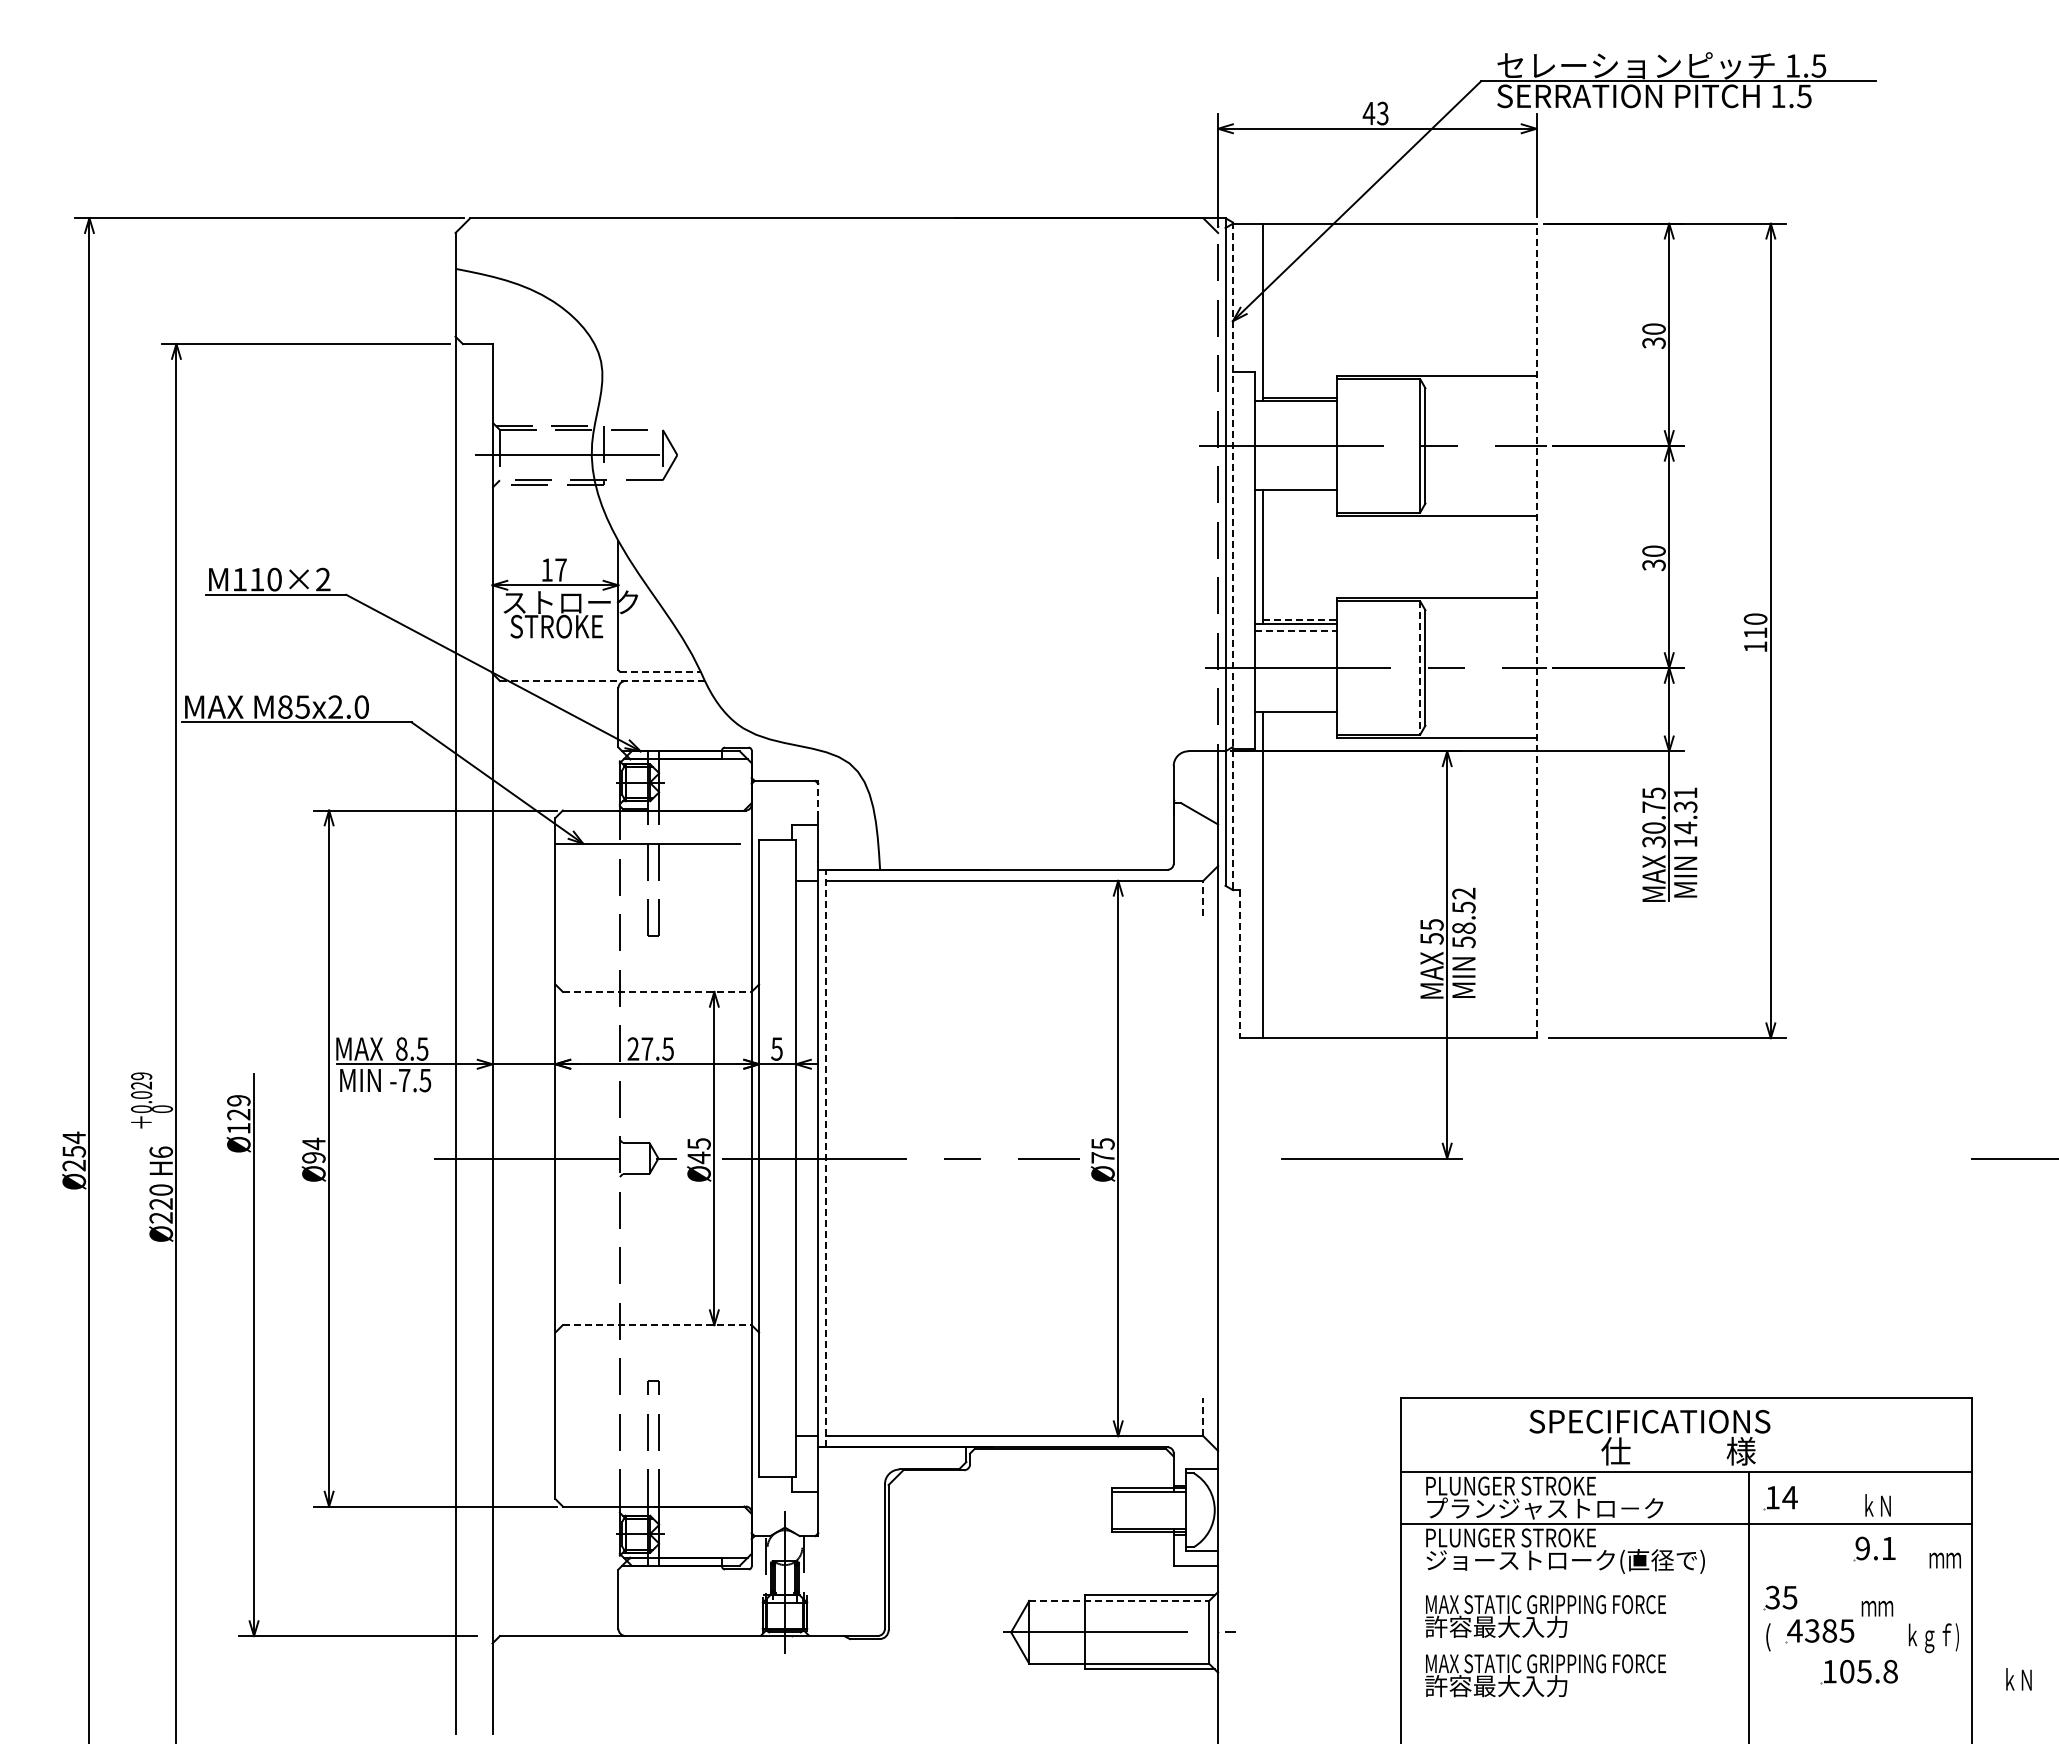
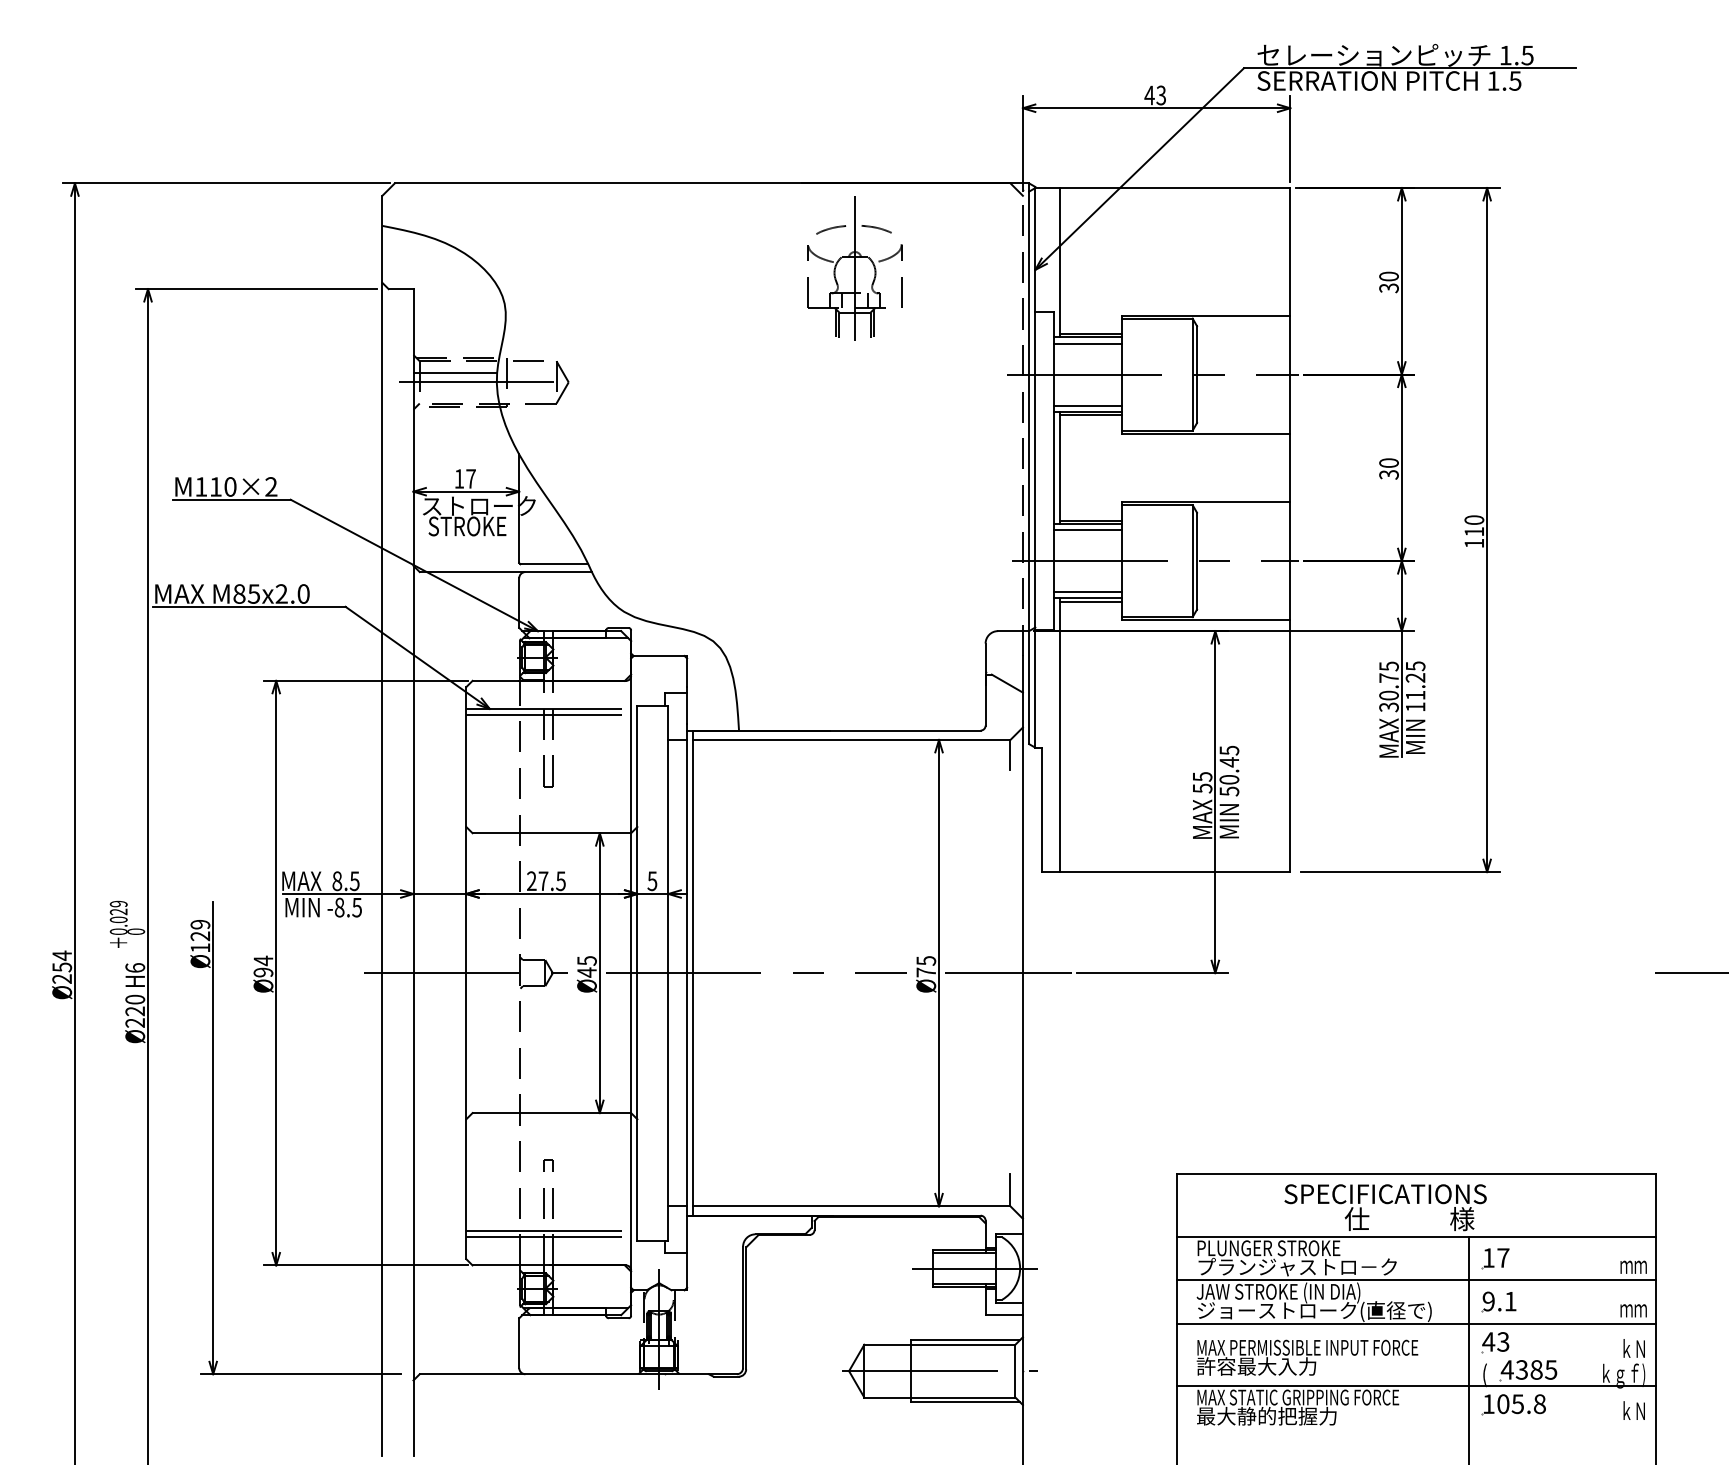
part: (1018, 318) -> (855, 267), added
line: (1295, 408) -> (1087, 343), added
line: (542, 444) -> (455, 373), added
line: (1295, 482) -> (1087, 405), added
line: (1299, 494) -> (1091, 415), added
line: (1232, 556) -> (1034, 467), dashed -> solid
line: (1300, 619) -> (1092, 520), dashed -> solid
line: (1295, 630) -> (1087, 529), dashed -> solid
line: (1536, 630) -> (1290, 529), dashed -> solid
line: (1420, 668) -> (1192, 561), dashed -> solid
line: (660, 671) -> (554, 564), dashed -> solid
line: (601, 680) -> (505, 571), dashed -> solid
line: (1295, 705) -> (1087, 592), added
line: (1299, 716) -> (1091, 601), added
line: (818, 799) -> (687, 671), dashed -> solid
text: (1685, 810) -> (1415, 680), 14.31 -> 11.25
line: (657, 851) -> (552, 715), added
line: (1203, 898) -> (1010, 754), dashed -> solid
text: (1463, 910) -> (1229, 764), 58.52 -> 50.45
line: (1240, 964) -> (1041, 810), dashed -> solid
line: (657, 991) -> (552, 832), dashed -> solid
text: (404, 1080) -> (339, 907), -7.5 -> -8.5
line: (825, 1158) -> (693, 973), dashed -> solid
line: (1200, 1158) -> (1008, 973), added
line: (657, 1325) -> (552, 1113), dashed -> solid
line: (1203, 1416) -> (1010, 1189), dashed -> solid
line: (657, 1465) -> (552, 1230), added
line: (657, 1473) -> (552, 1237), added
text: (1789, 1497) -> (1502, 1257), 14 -> 17
text: (1912, 1505) -> (1606, 1264), ｋＮ -> ｍｍ
line: (1160, 1510) -> (974, 1268), added
text: (1522, 1538) -> (1278, 1292), PLUNGER STROKE -> JAW STROKE (IN DIA)
part: (1874, 1548) -> (1498, 1301), moved
line: (1686, 1575) -> (1416, 1323), added
text: (1780, 1597) -> (1495, 1341), 35 -> 43
line: (1119, 1600) -> (940, 1344), dashed -> solid
text: (1576, 1604) -> (1323, 1347), MAX STATIC GRIPPING FORCE -> MAX PERMISSIBLE INPUT FORCE
text: (1909, 1605) -> (1603, 1348), ｍｍ -> ｋＮ
line: (1686, 1649) -> (1416, 1385), added
part: (1858, 1671) -> (1512, 1404), moved
text: (2018, 1679) -> (1633, 1410), moved
text: (1508, 1686) -> (1266, 1416), 許容最大入力 -> 最大静的把握力

